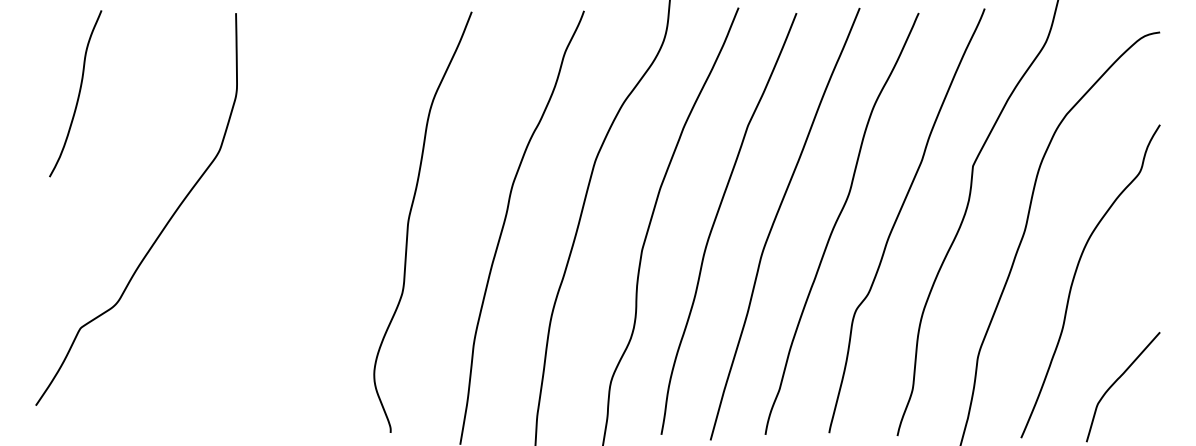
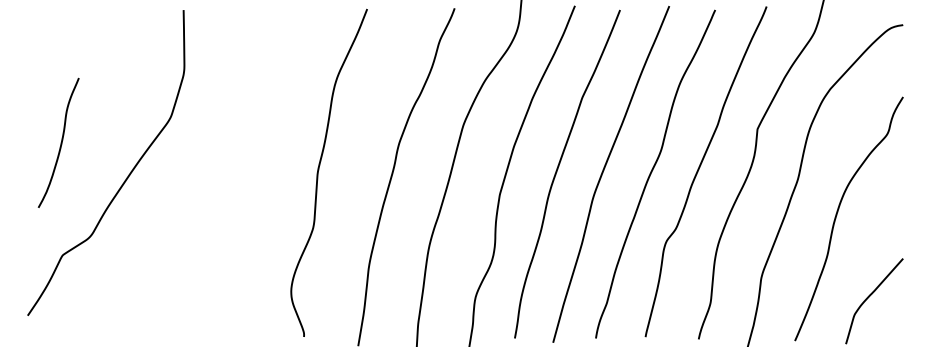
curve: (78, 93) -> (60, 142), moved

